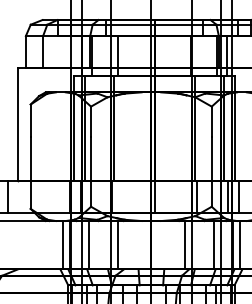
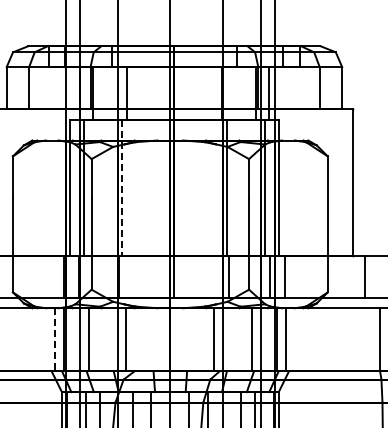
line: (114, 129) -> (122, 188), solid -> dashed
line: (63, 245) -> (55, 340), solid -> dashed

